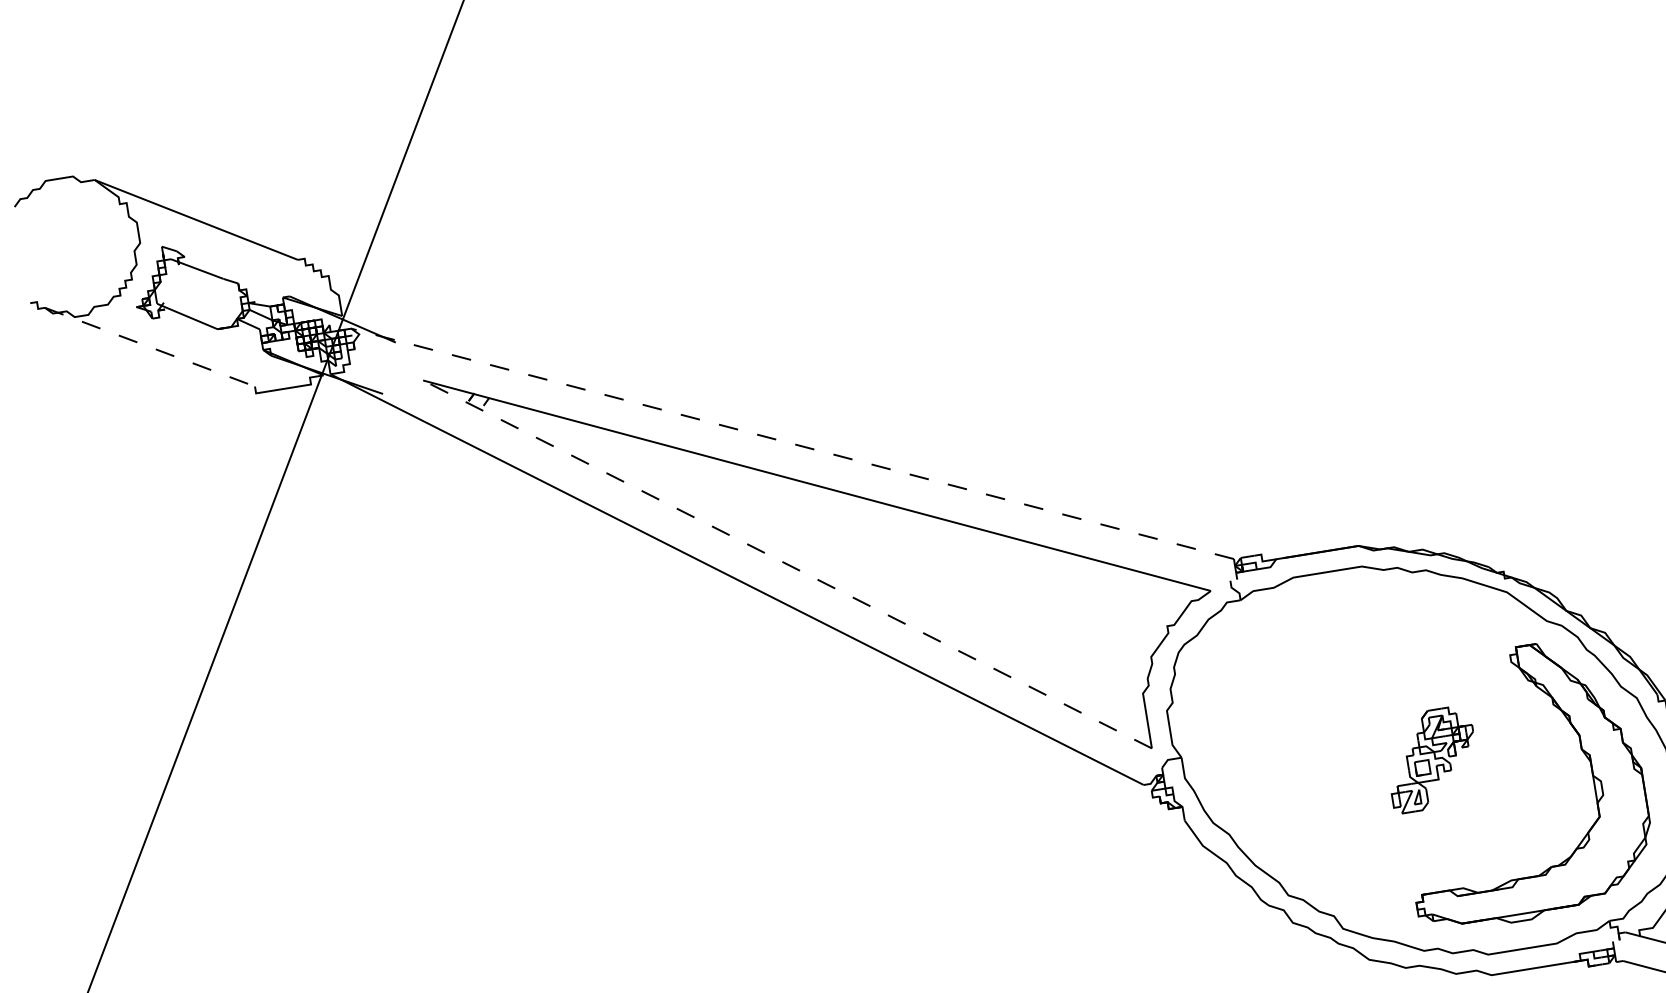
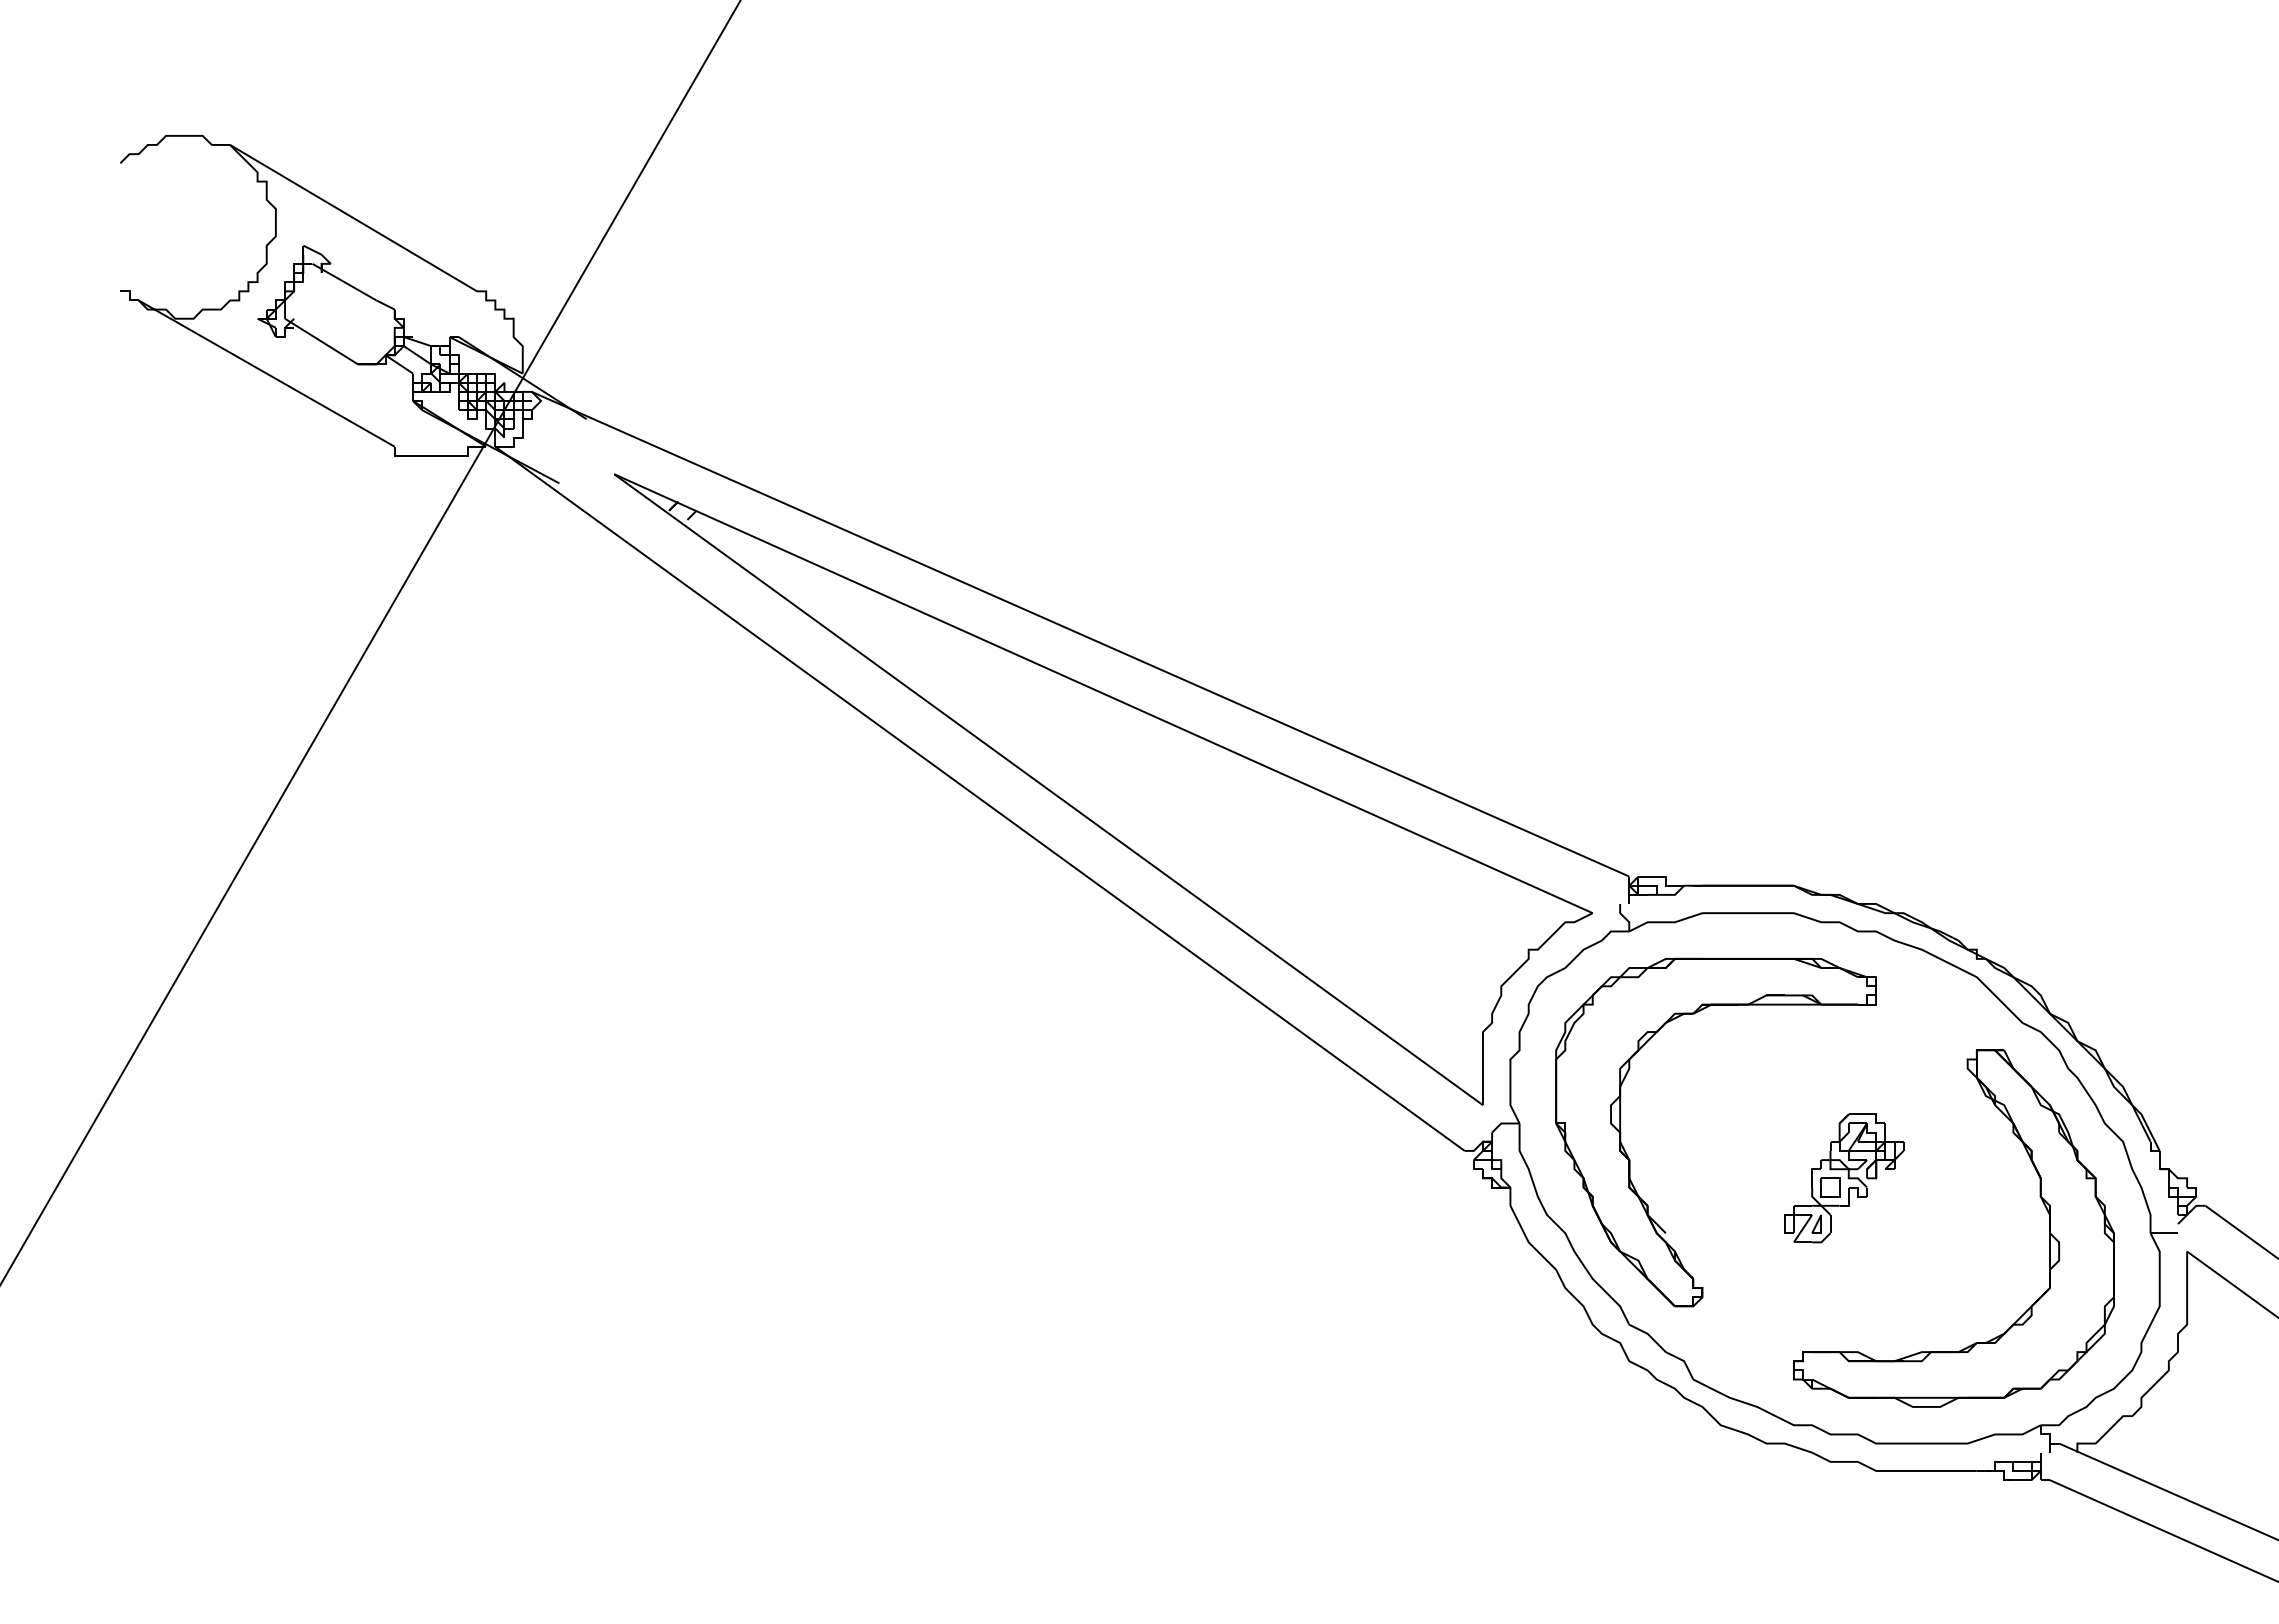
line: (150, 347) -> (267, 373), dashed -> solid
line: (792, 444) -> (1080, 634), dashed -> solid
line: (787, 564) -> (1048, 789), dashed -> solid
part: (1269, 771) -> (1630, 1159), added

